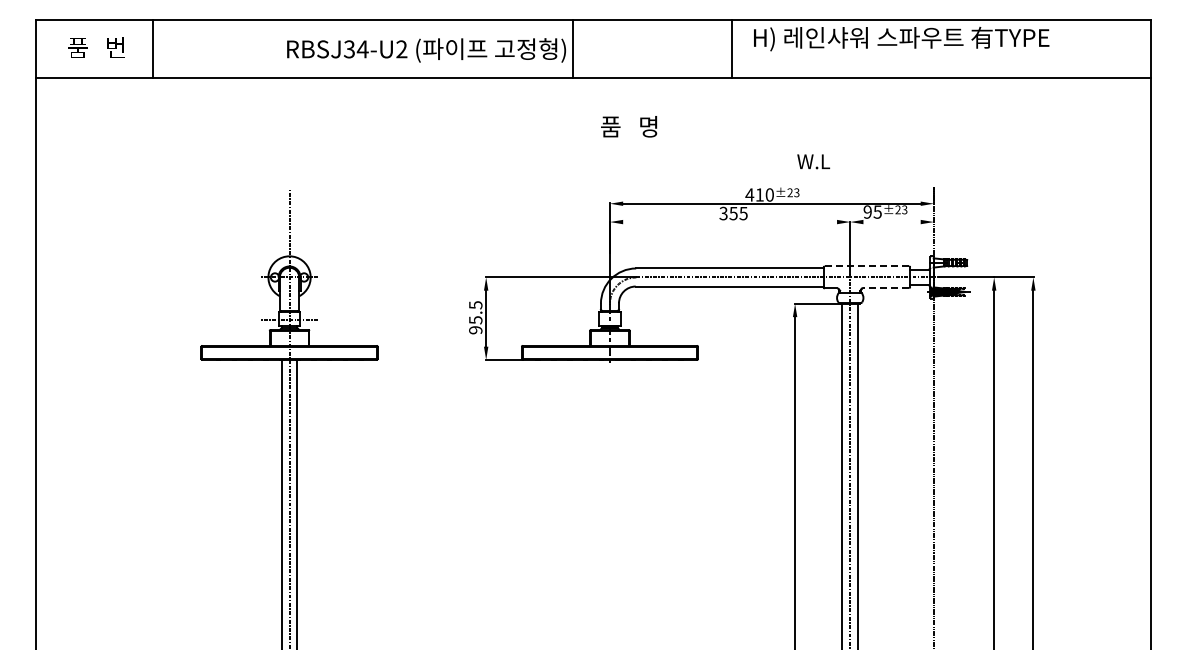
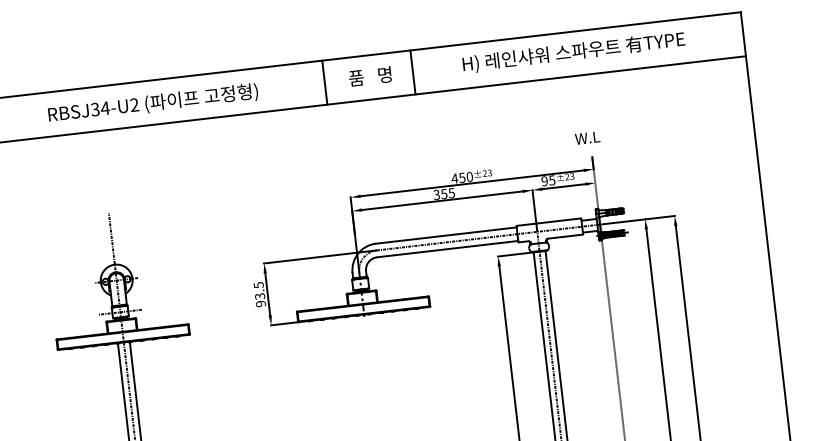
text: (901, 38) -> (573, 52), moved
line: (573, 48) -> (324, 82), moved
line: (731, 48) -> (412, 72), moved
text: (426, 50) -> (153, 103), moved
text: (629, 126) -> (370, 76), moved
text: (813, 161) -> (587, 137), moved
text: (759, 194) -> (462, 177), 410 -> 450
line: (730, 222) -> (442, 201), added
line: (891, 222) -> (563, 187), added
line: (866, 266) -> (548, 222), dashed -> solid
line: (885, 288) -> (564, 237), dashed -> solid
text: (475, 319) -> (259, 295), 95.5 -> 93.5

